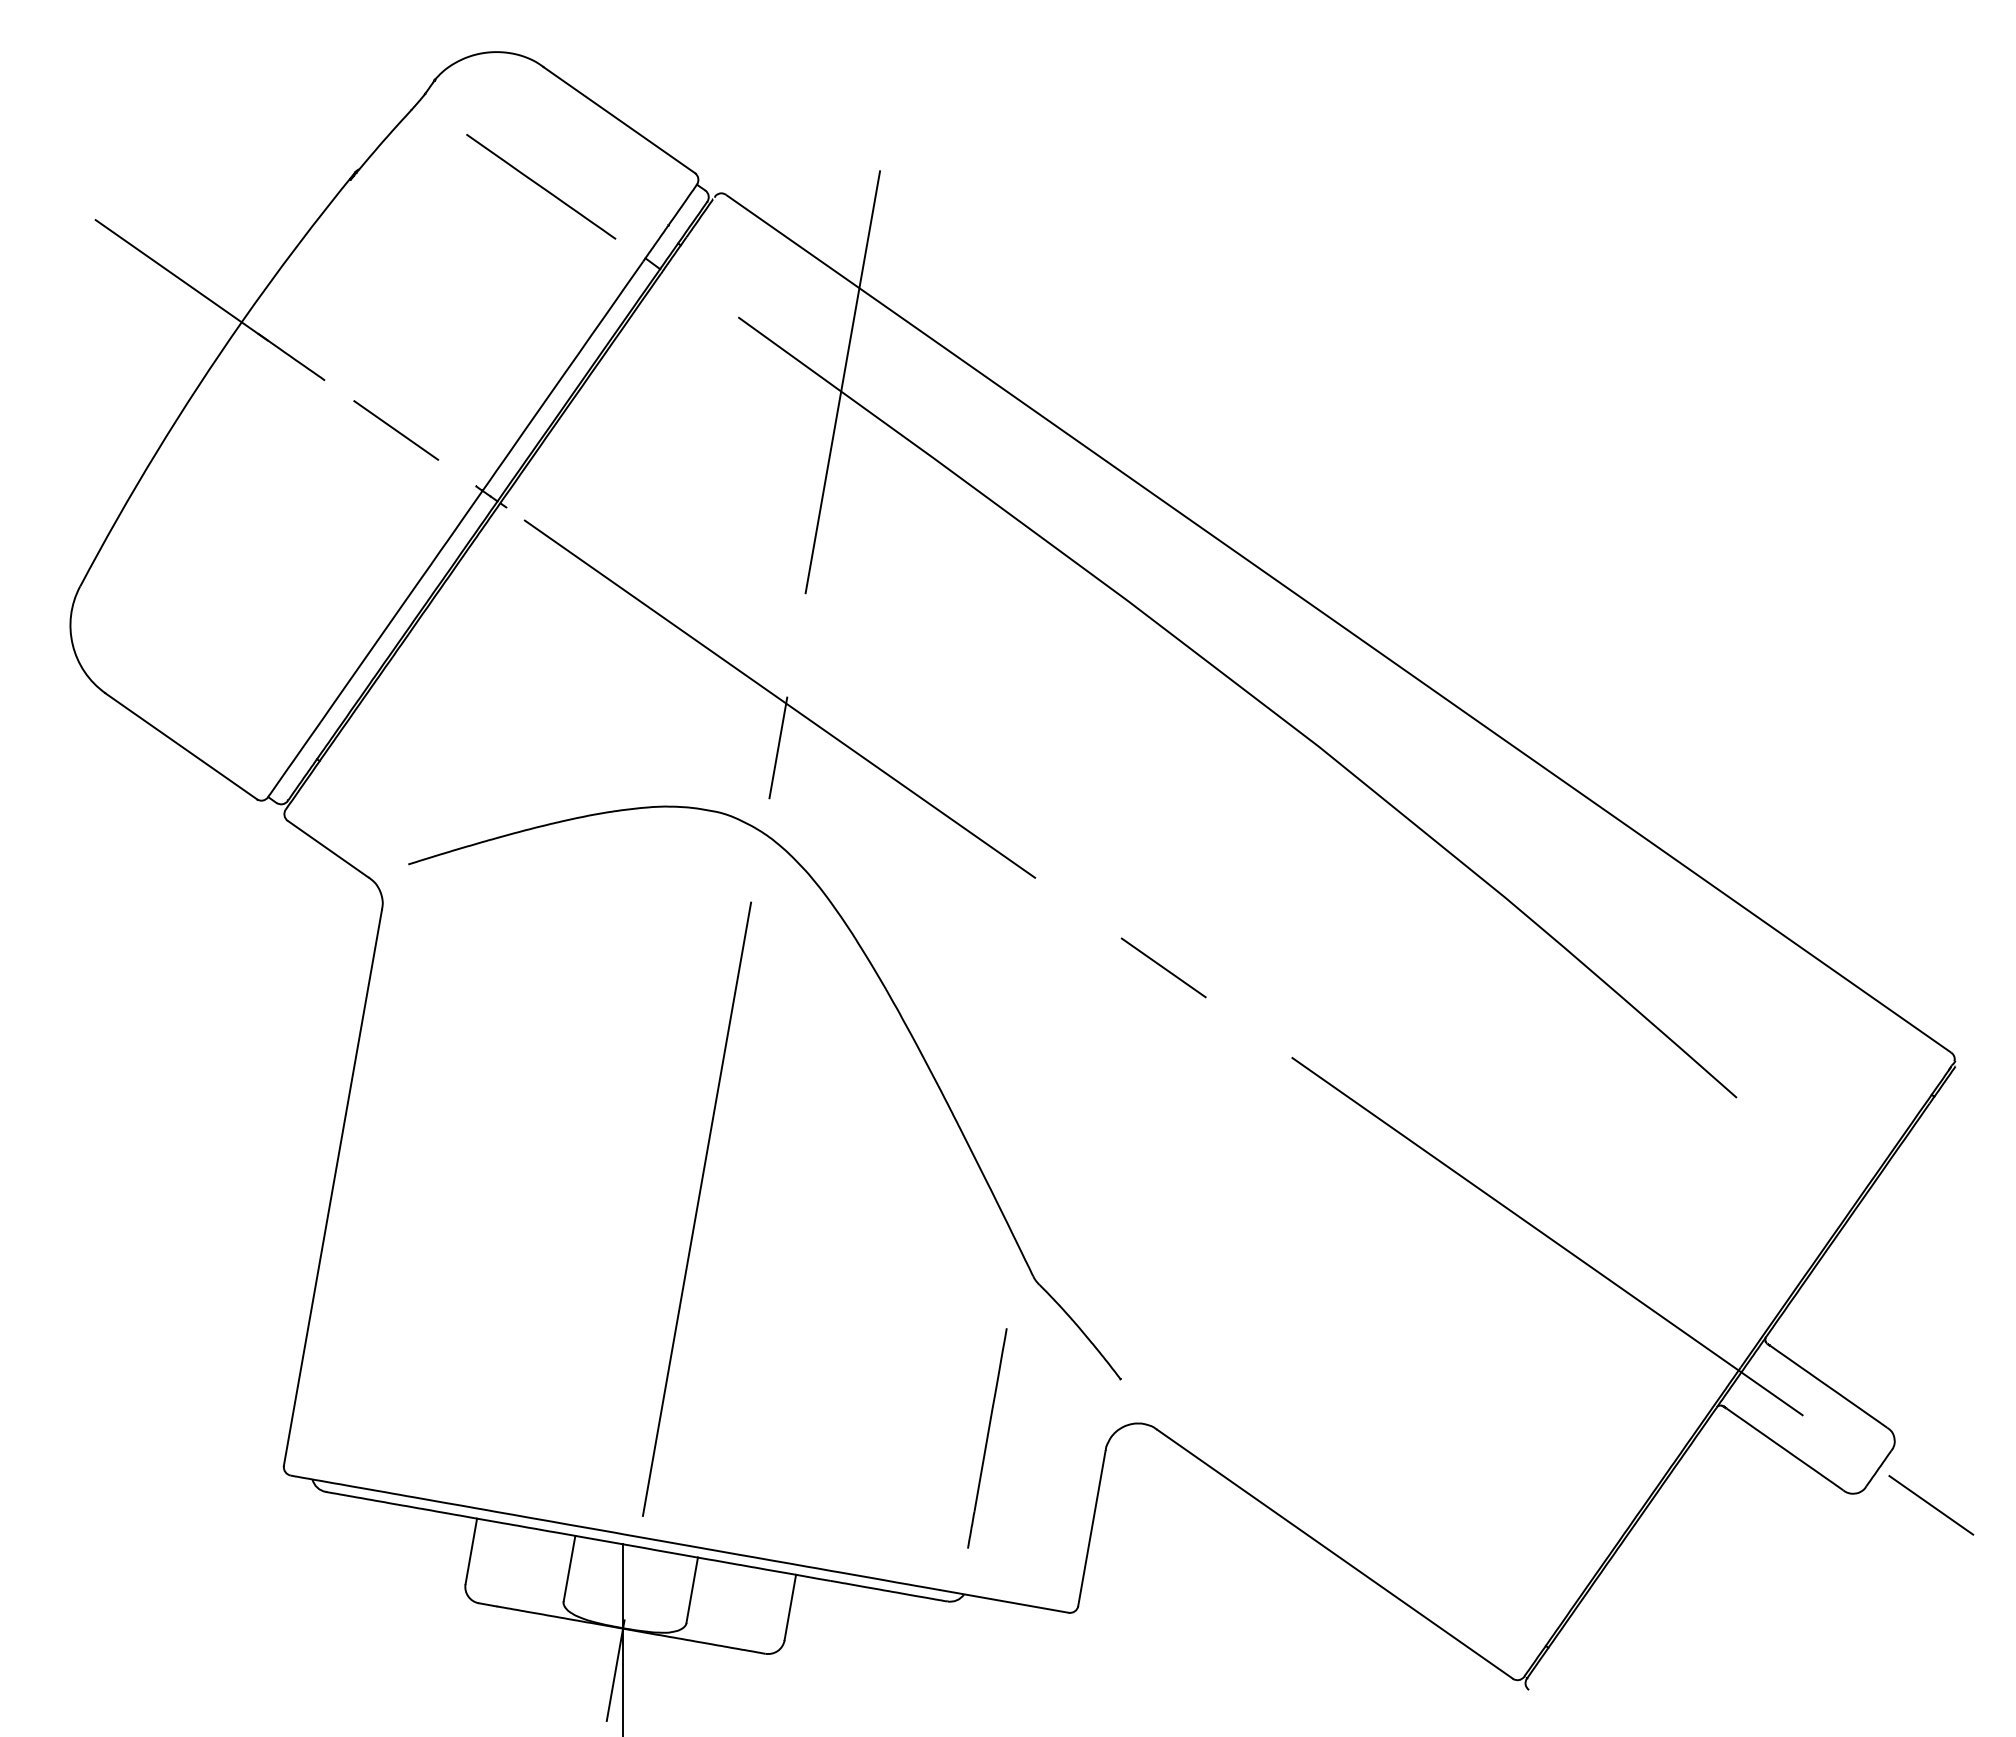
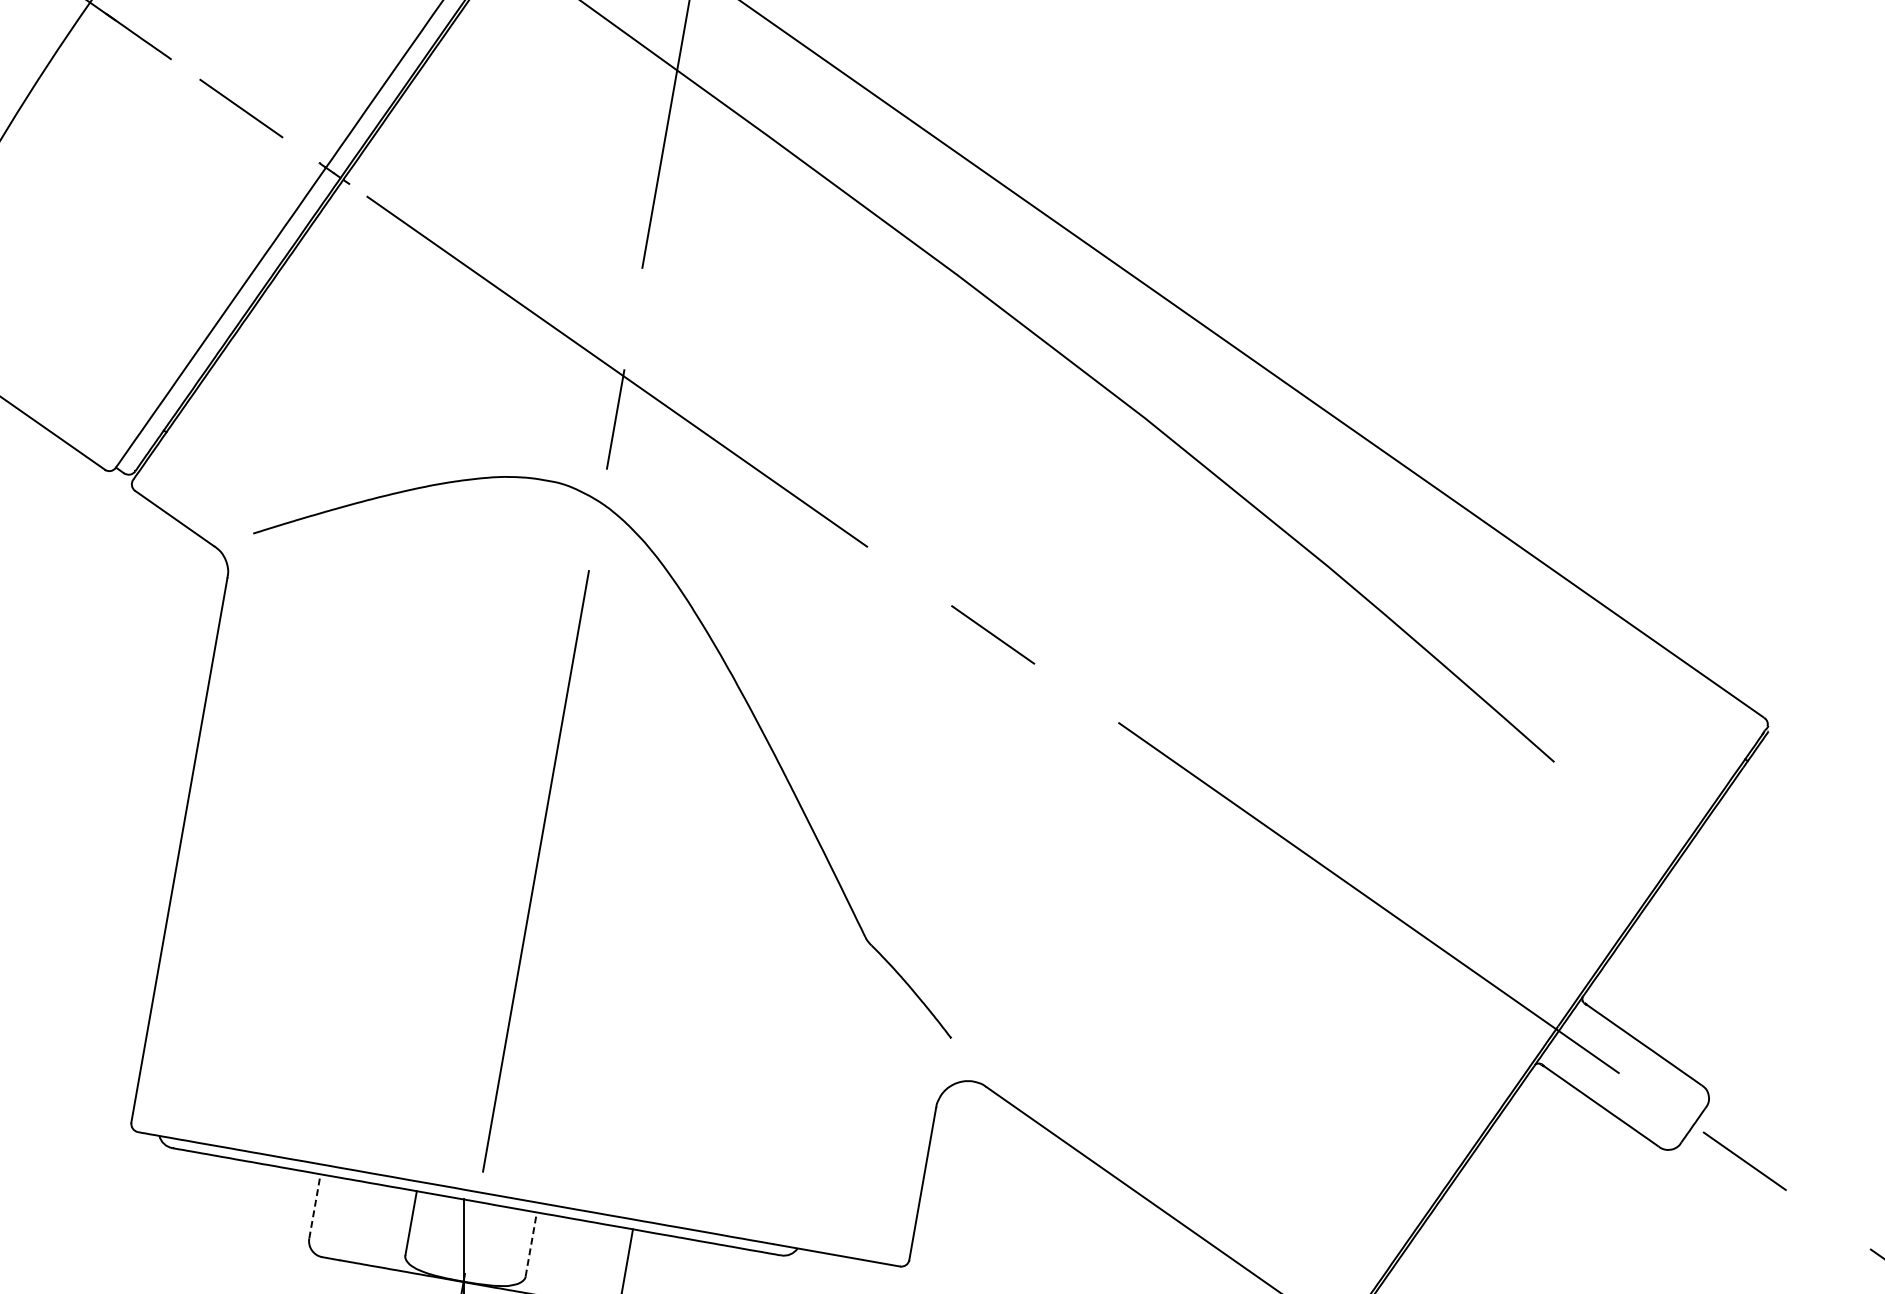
line: (987, 1438) -> (820, 1095), removed
line: (471, 1550) -> (315, 1205), solid -> dashed
line: (692, 1589) -> (531, 1243), solid -> dashed

